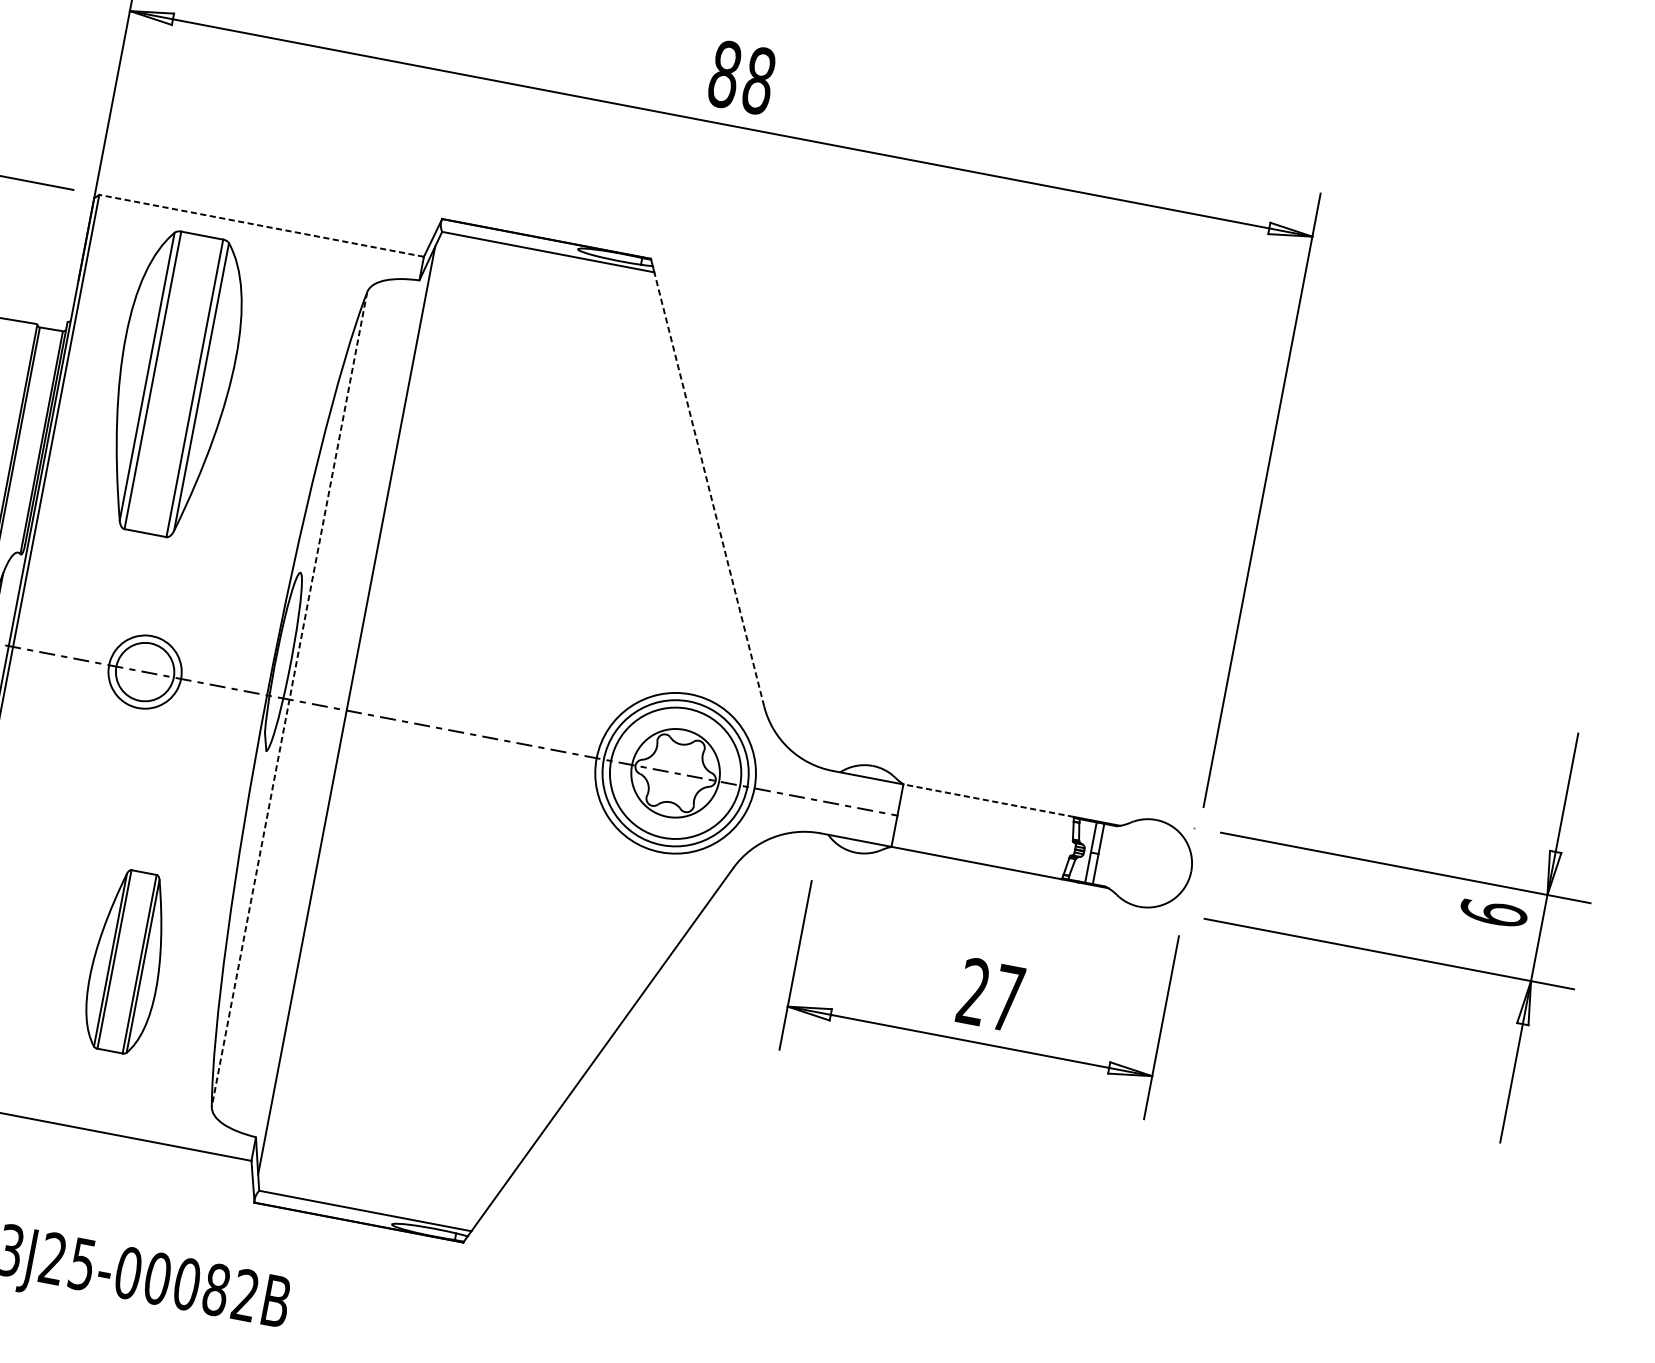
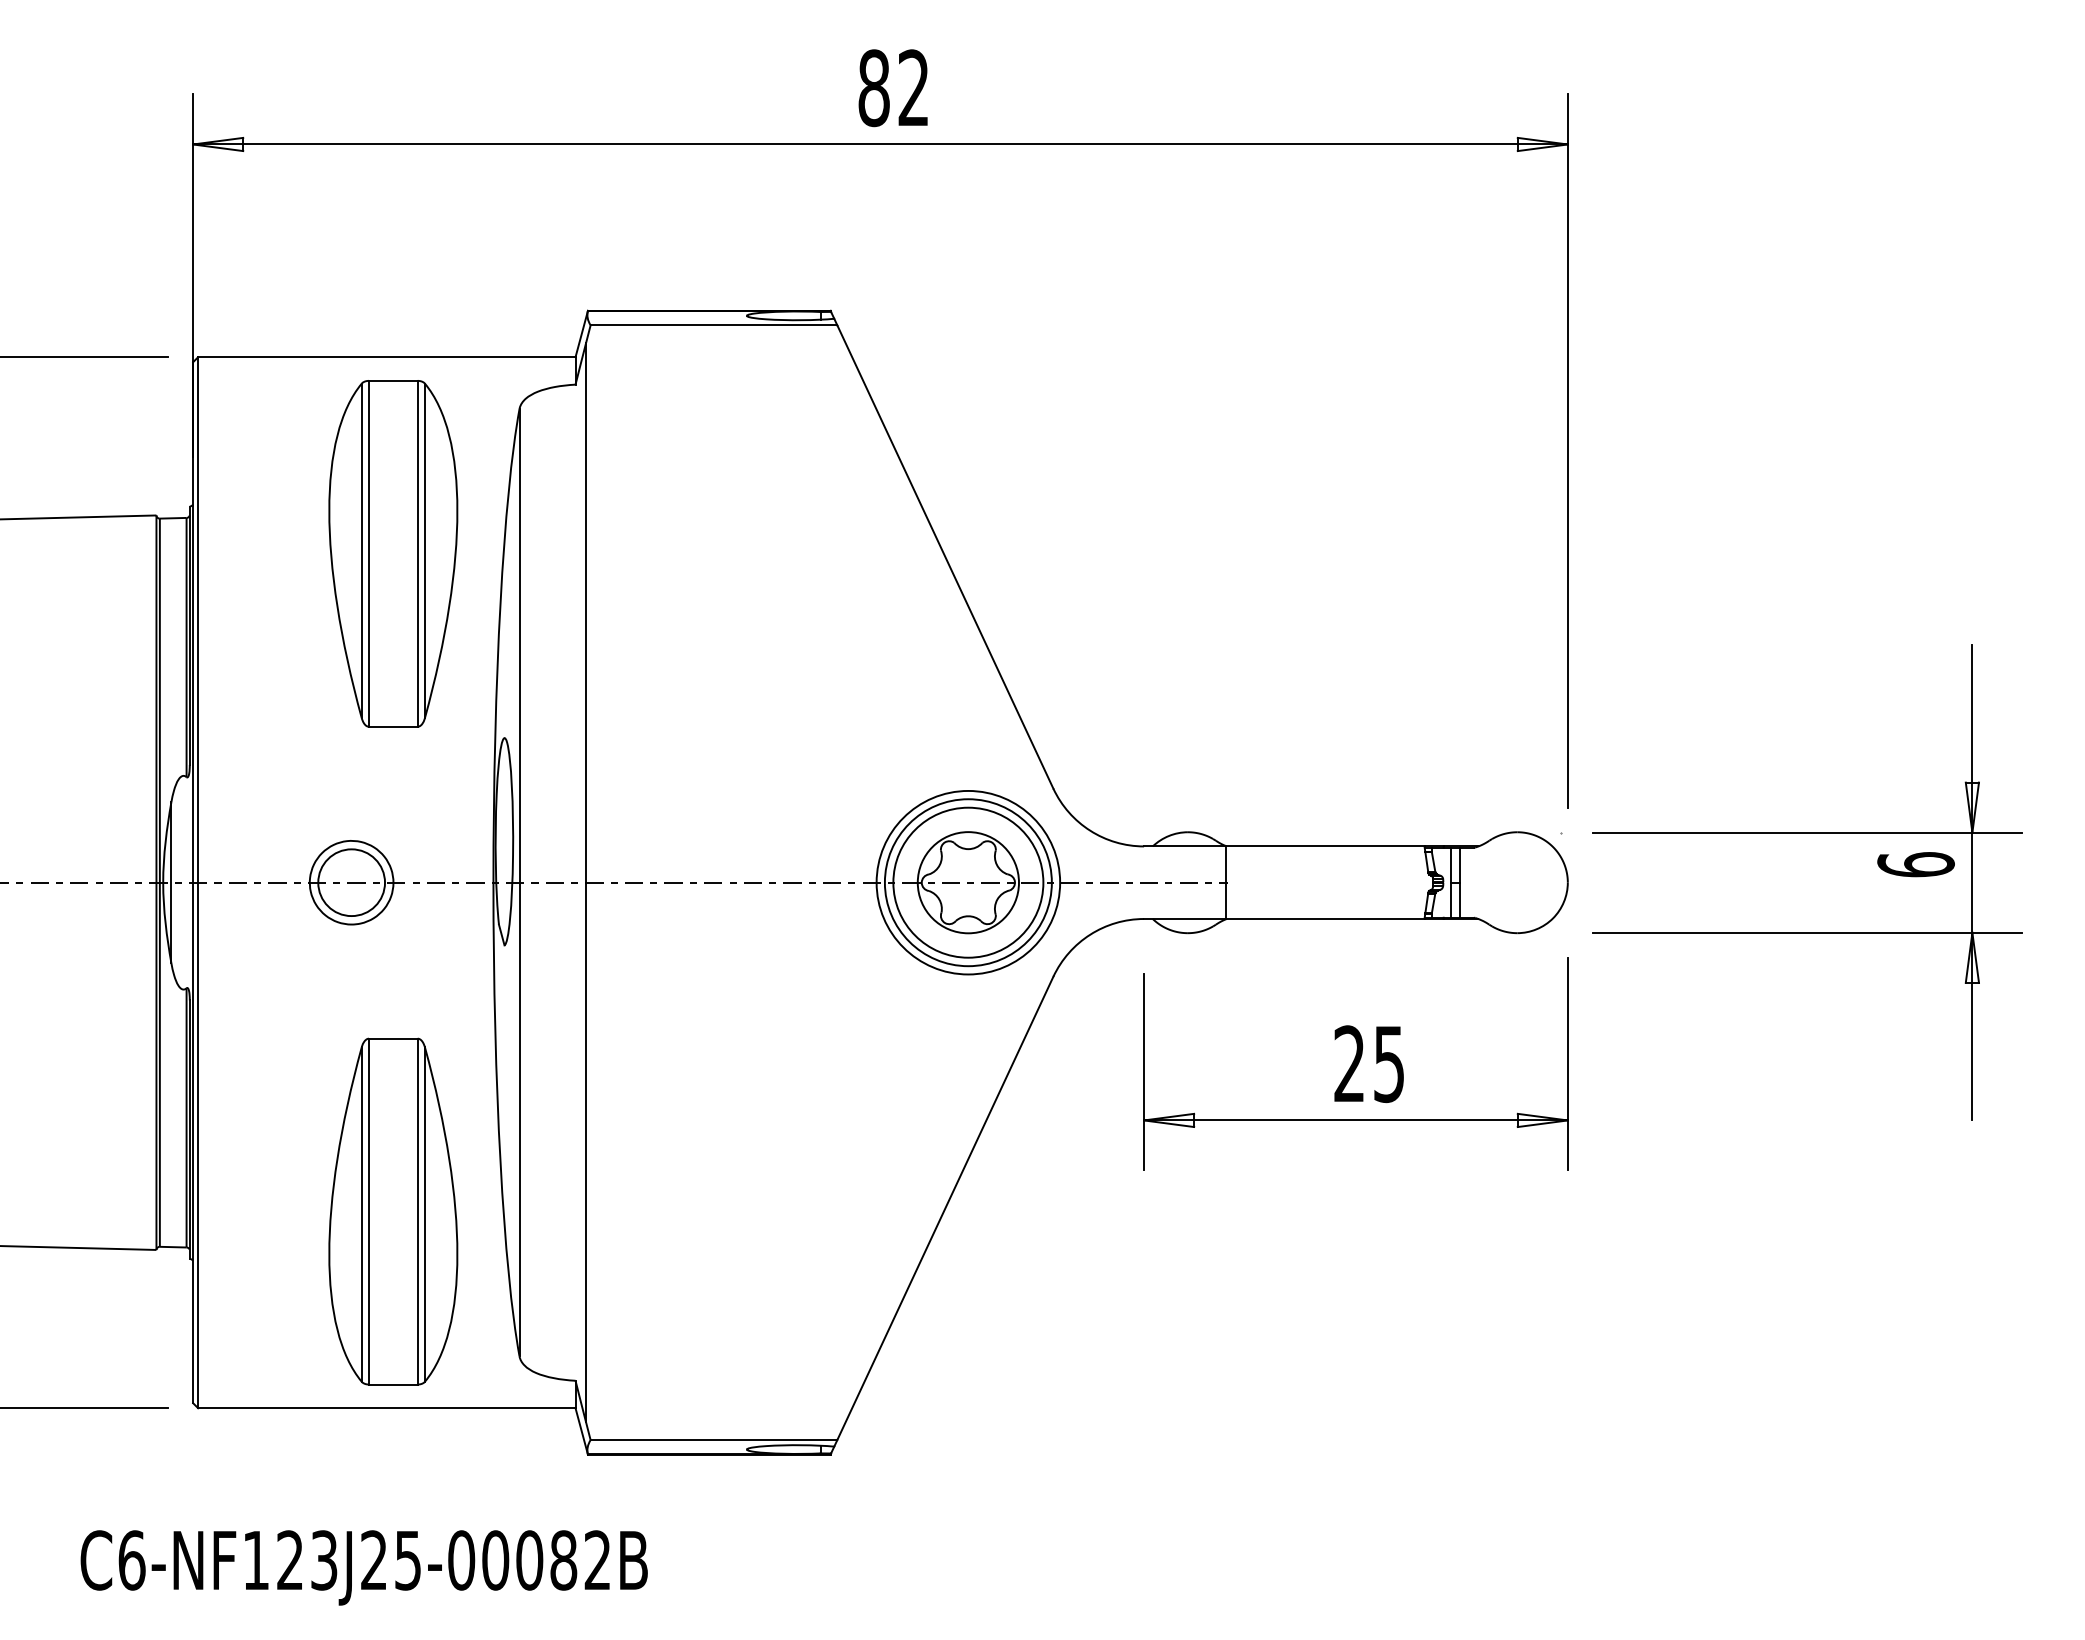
text: (758, 81) -> (913, 88), 88 -> 82
line: (261, 226) -> (386, 357), dashed -> solid
part: (174, 384) -> (393, 553), moved
line: (709, 489) -> (945, 557), dashed -> solid
line: (289, 699) -> (519, 882), dashed -> solid
line: (987, 800) -> (1324, 846), dashed -> solid
part: (127, 961) -> (393, 1211), size x1.67
text: (1007, 998) -> (1388, 1064), 27 -> 25

